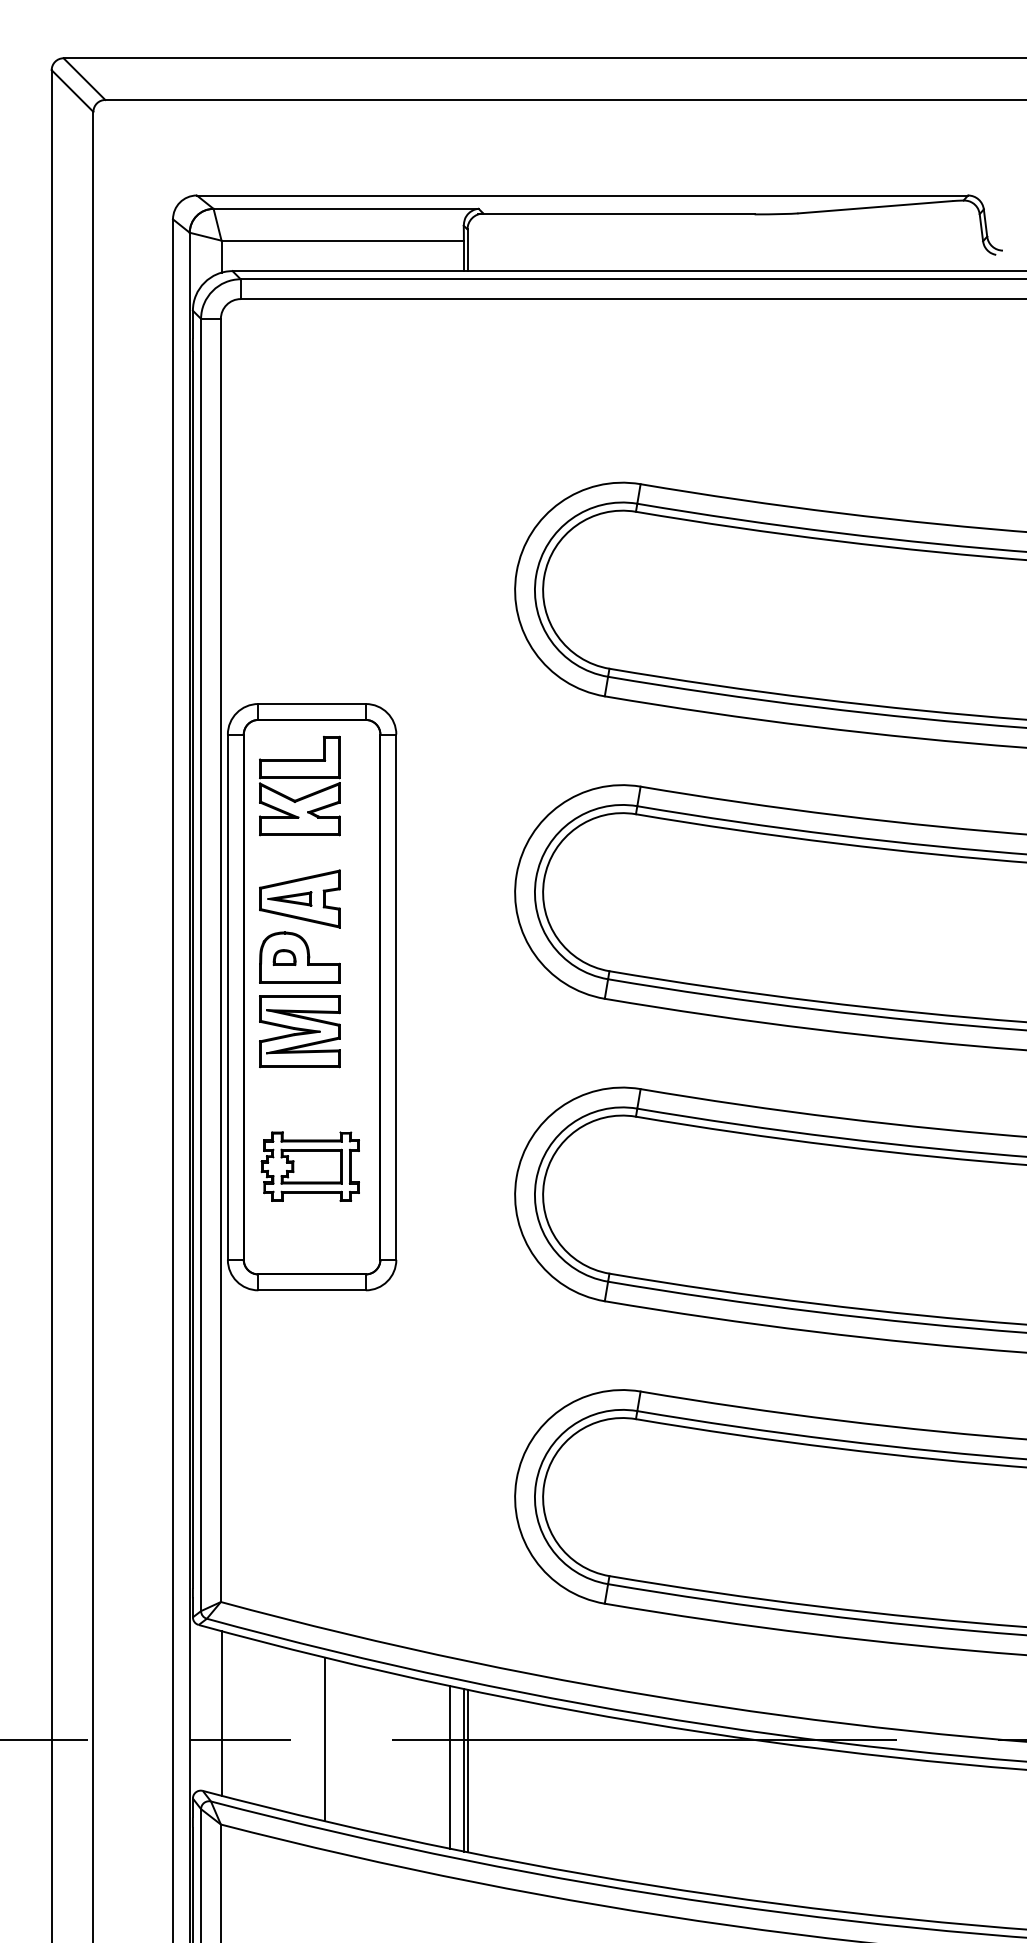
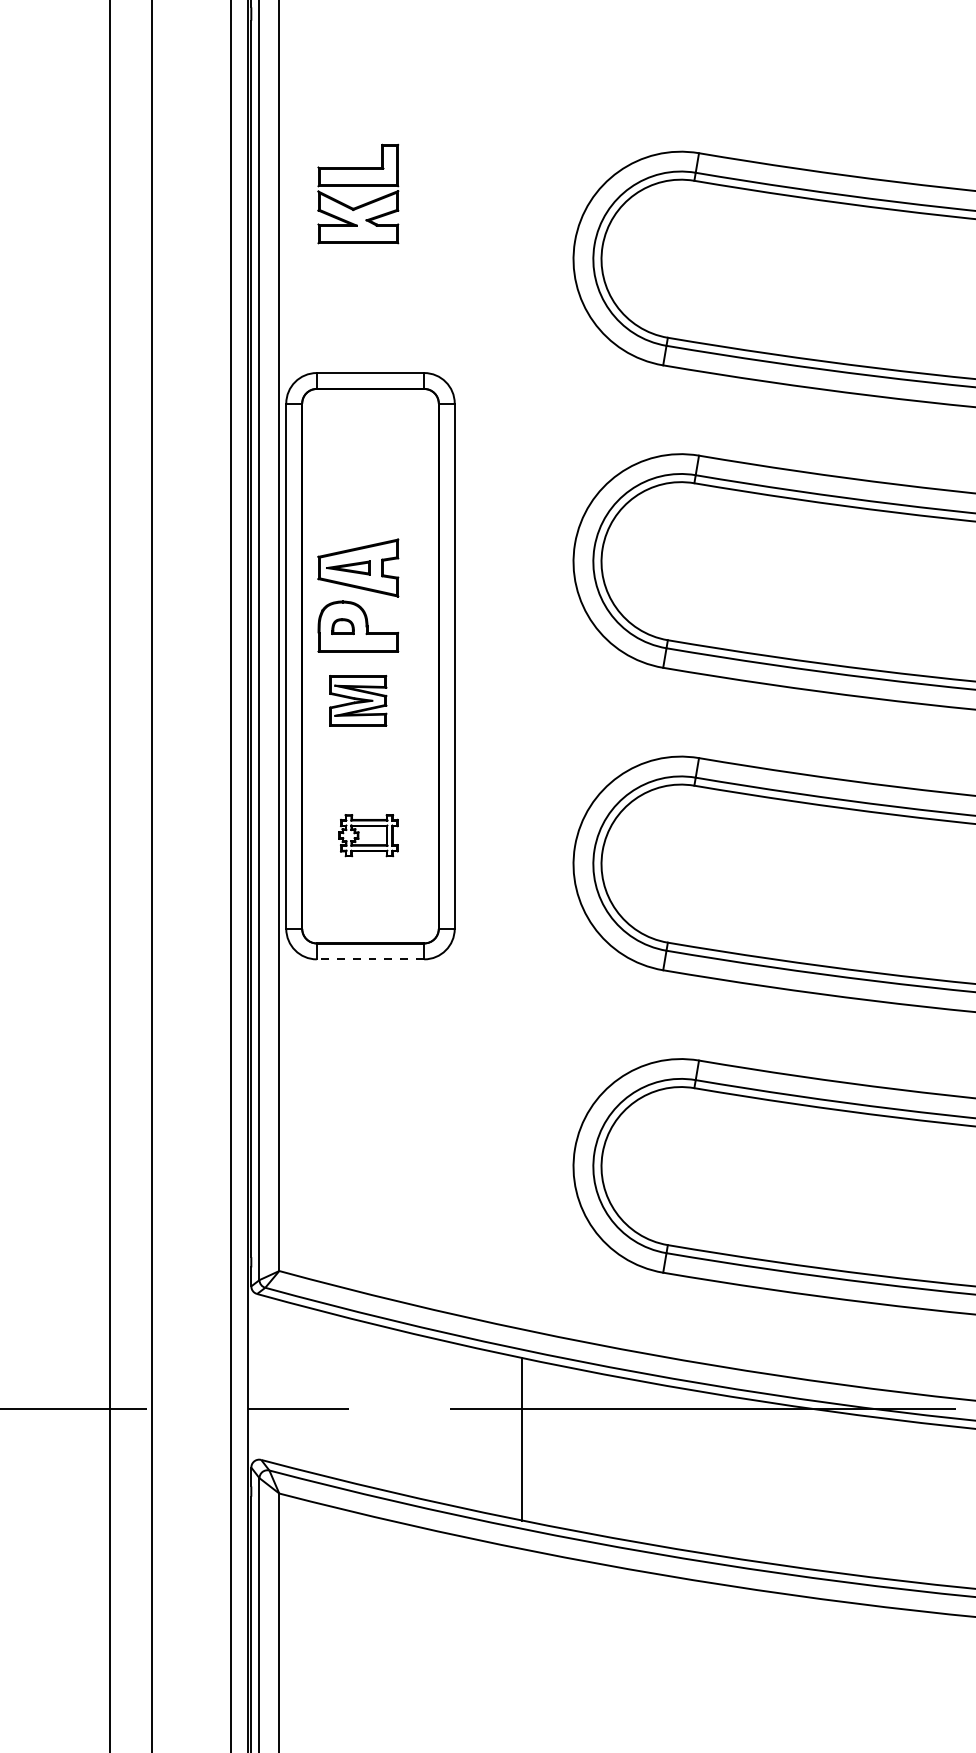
part: (299, 778) -> (357, 186), moved
part: (299, 1031) -> (357, 700), size x0.7
part: (309, 1166) -> (367, 835), size x0.6
line: (312, 1290) -> (370, 959), solid -> dashed
line: (221, 1713) -> (279, 1382), removed
line: (325, 1739) -> (383, 1408), removed
line: (450, 1767) -> (508, 1436), removed
line: (467, 1770) -> (525, 1439), removed

